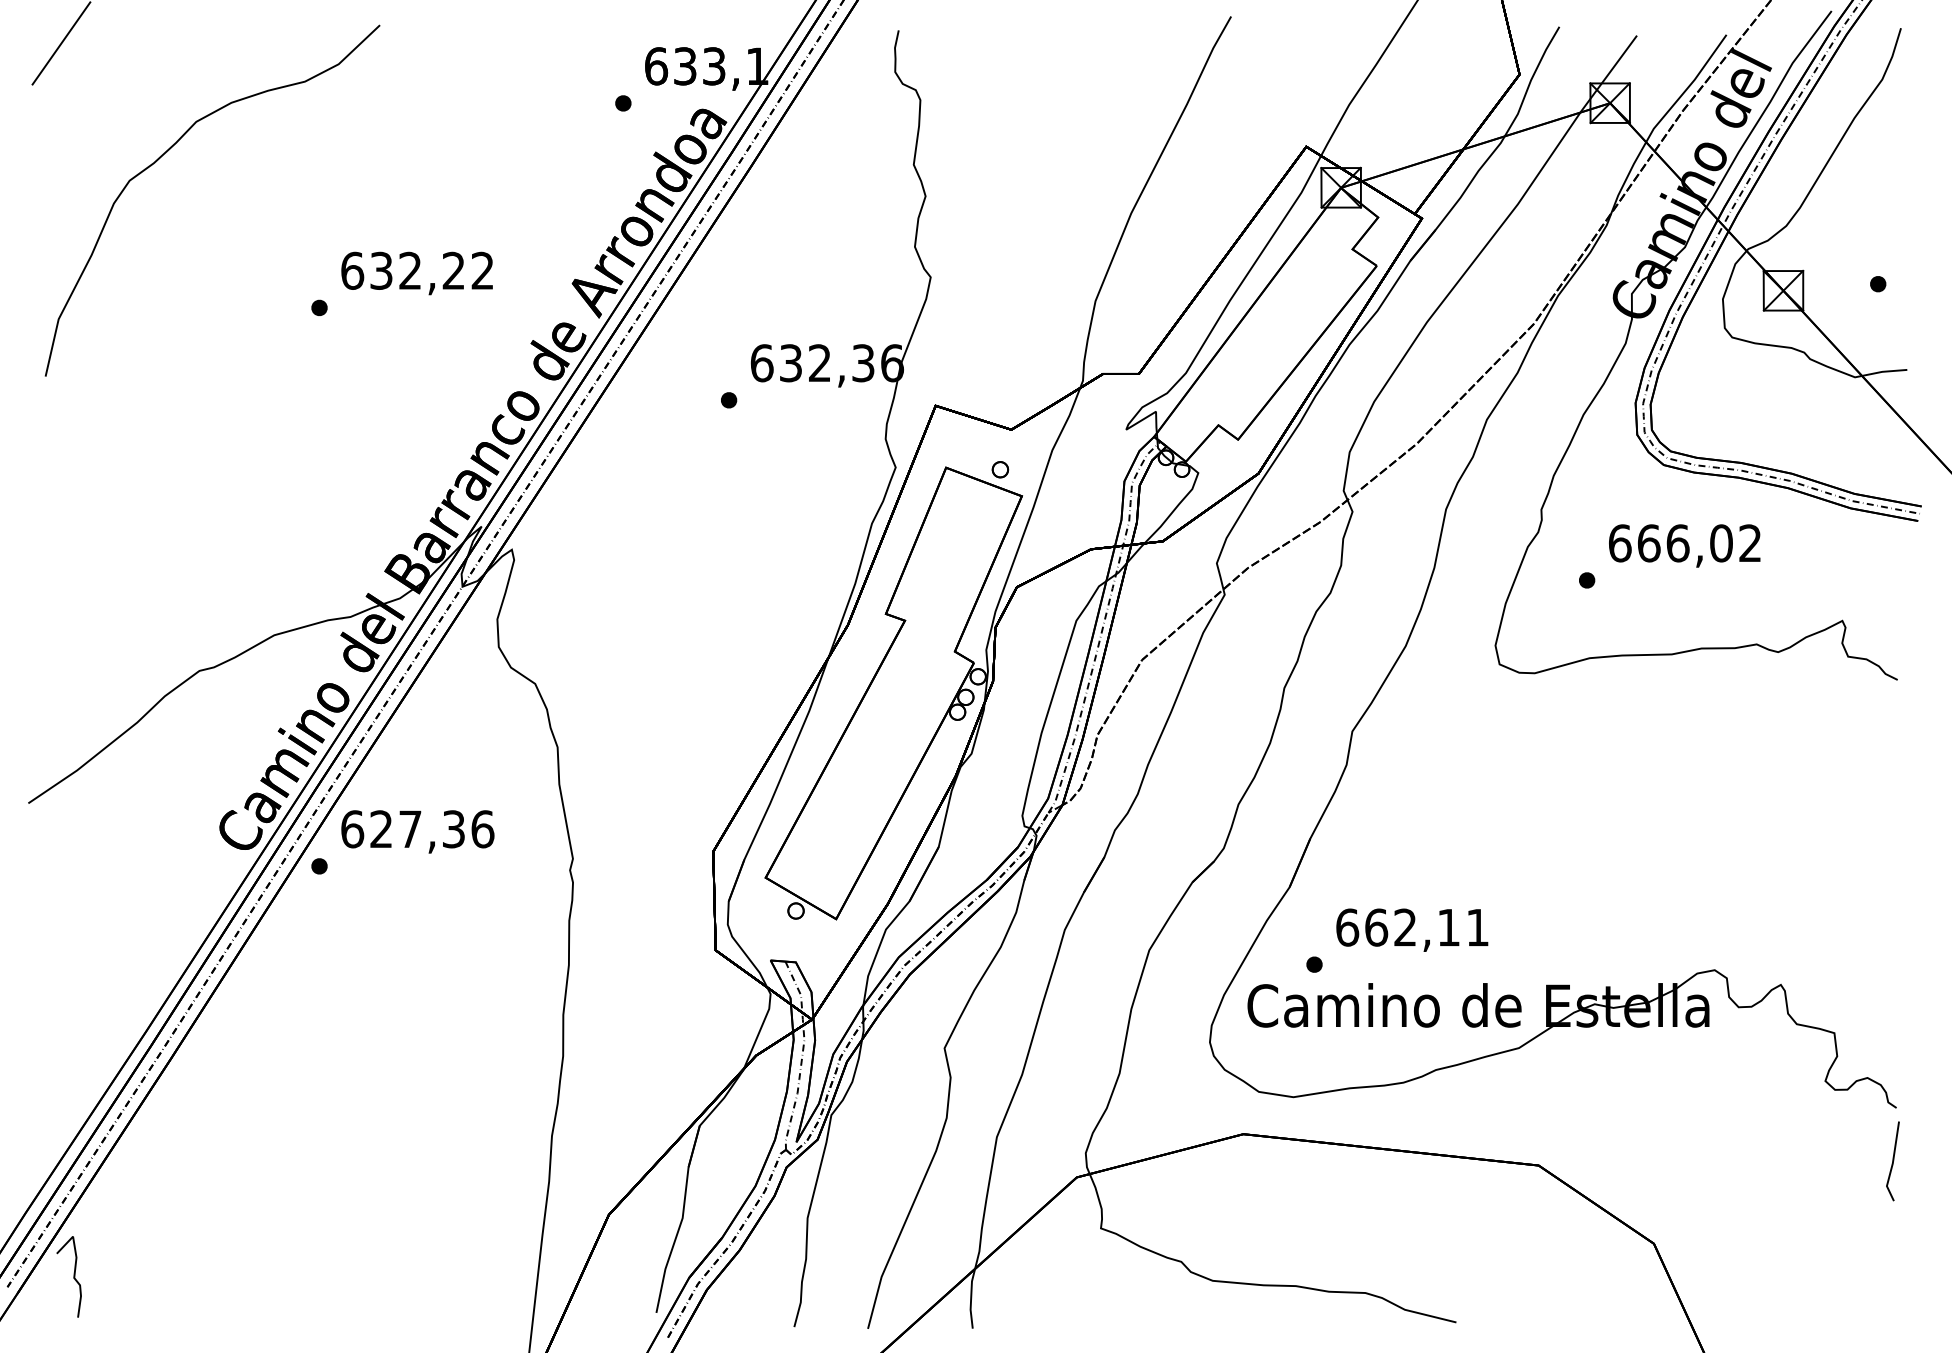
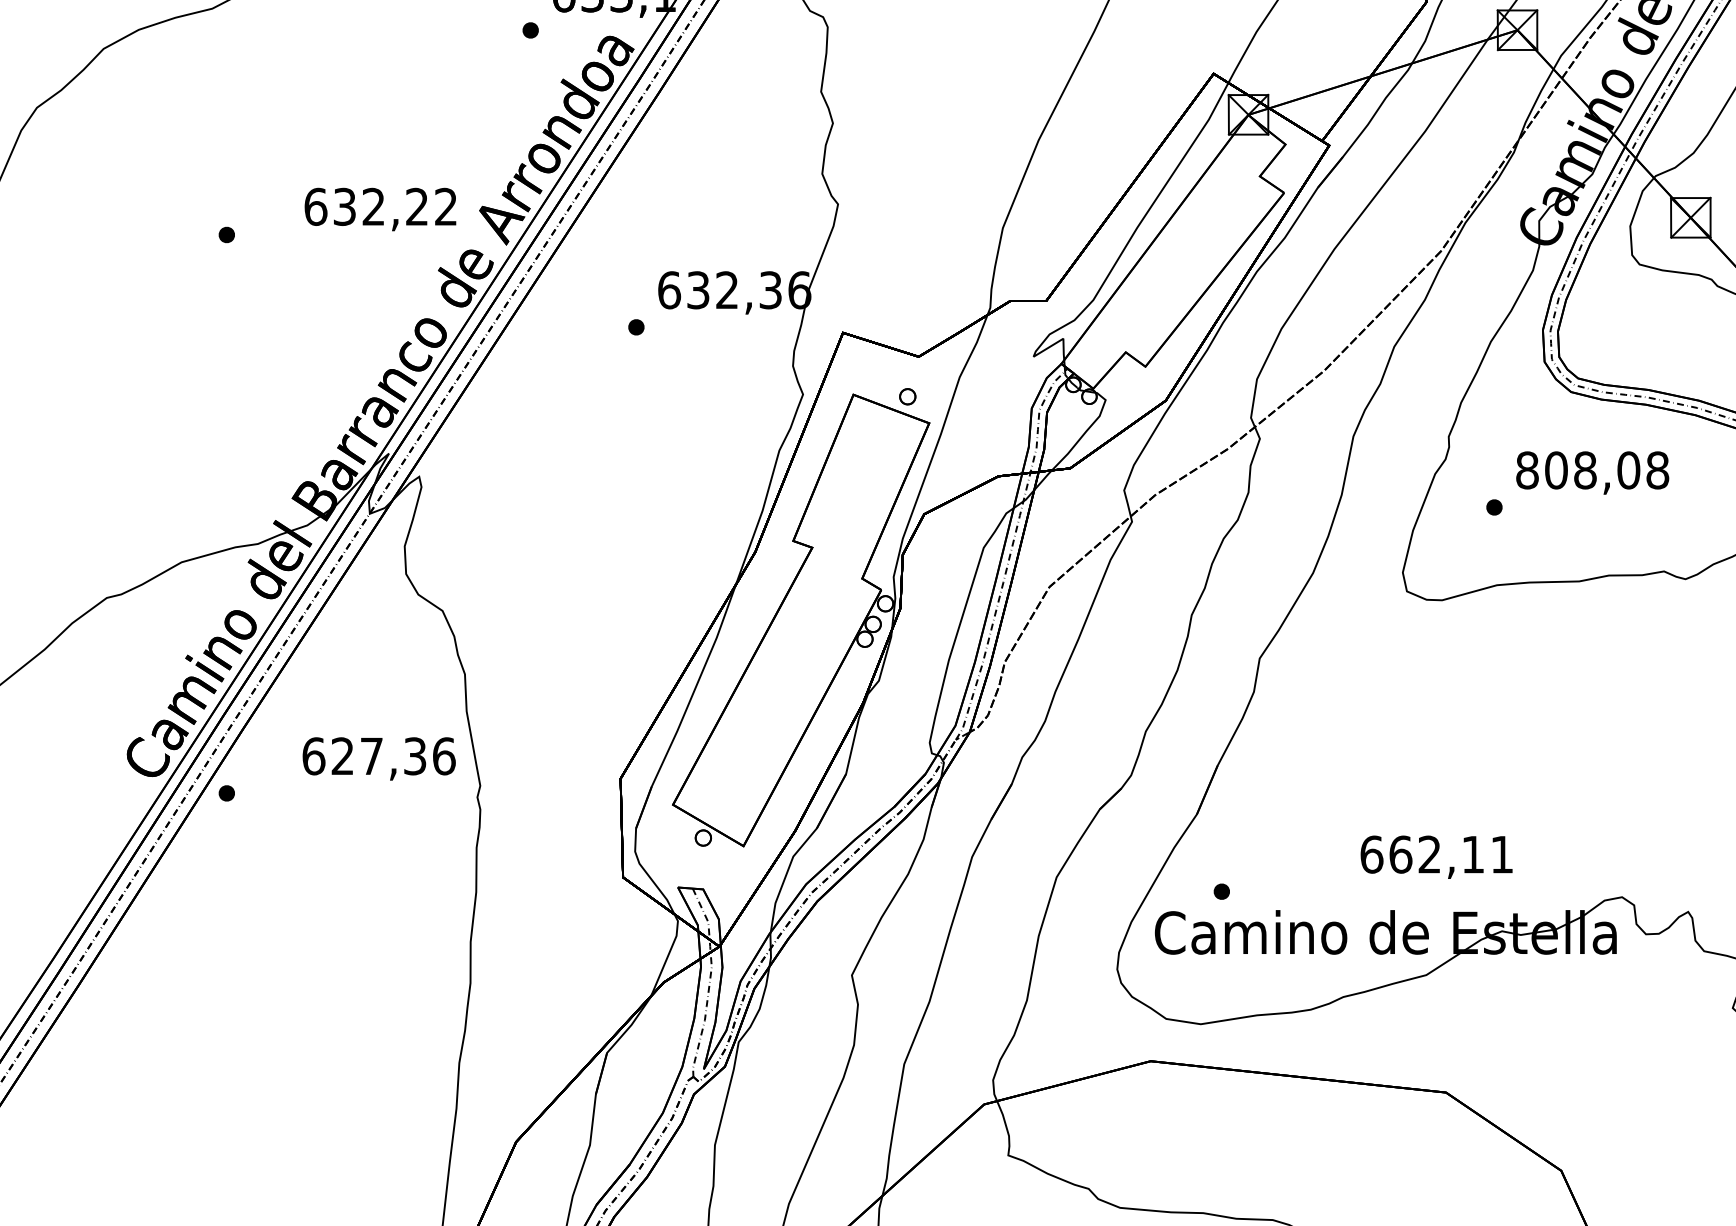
text: (416, 273) -> (379, 209), moved
text: (1684, 543) -> (1591, 470), 666,02 -> 808,08
text: (417, 831) -> (378, 758), moved
text: (1412, 929) -> (1436, 856), moved

